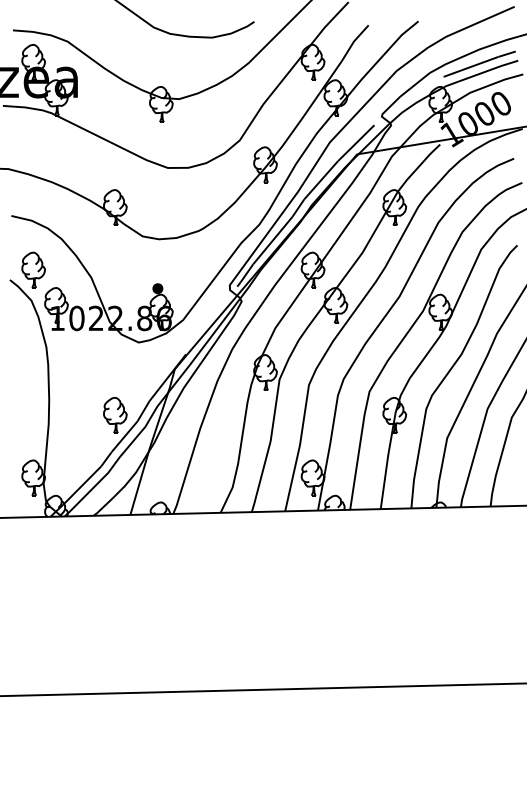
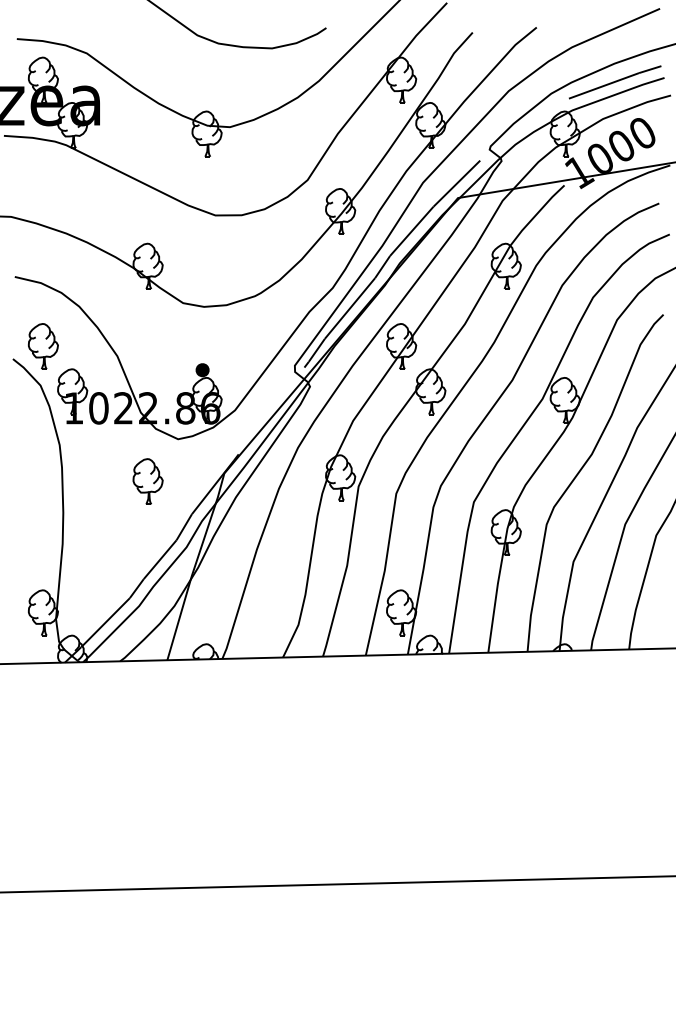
part: (114, 415) -> (147, 481), moved

